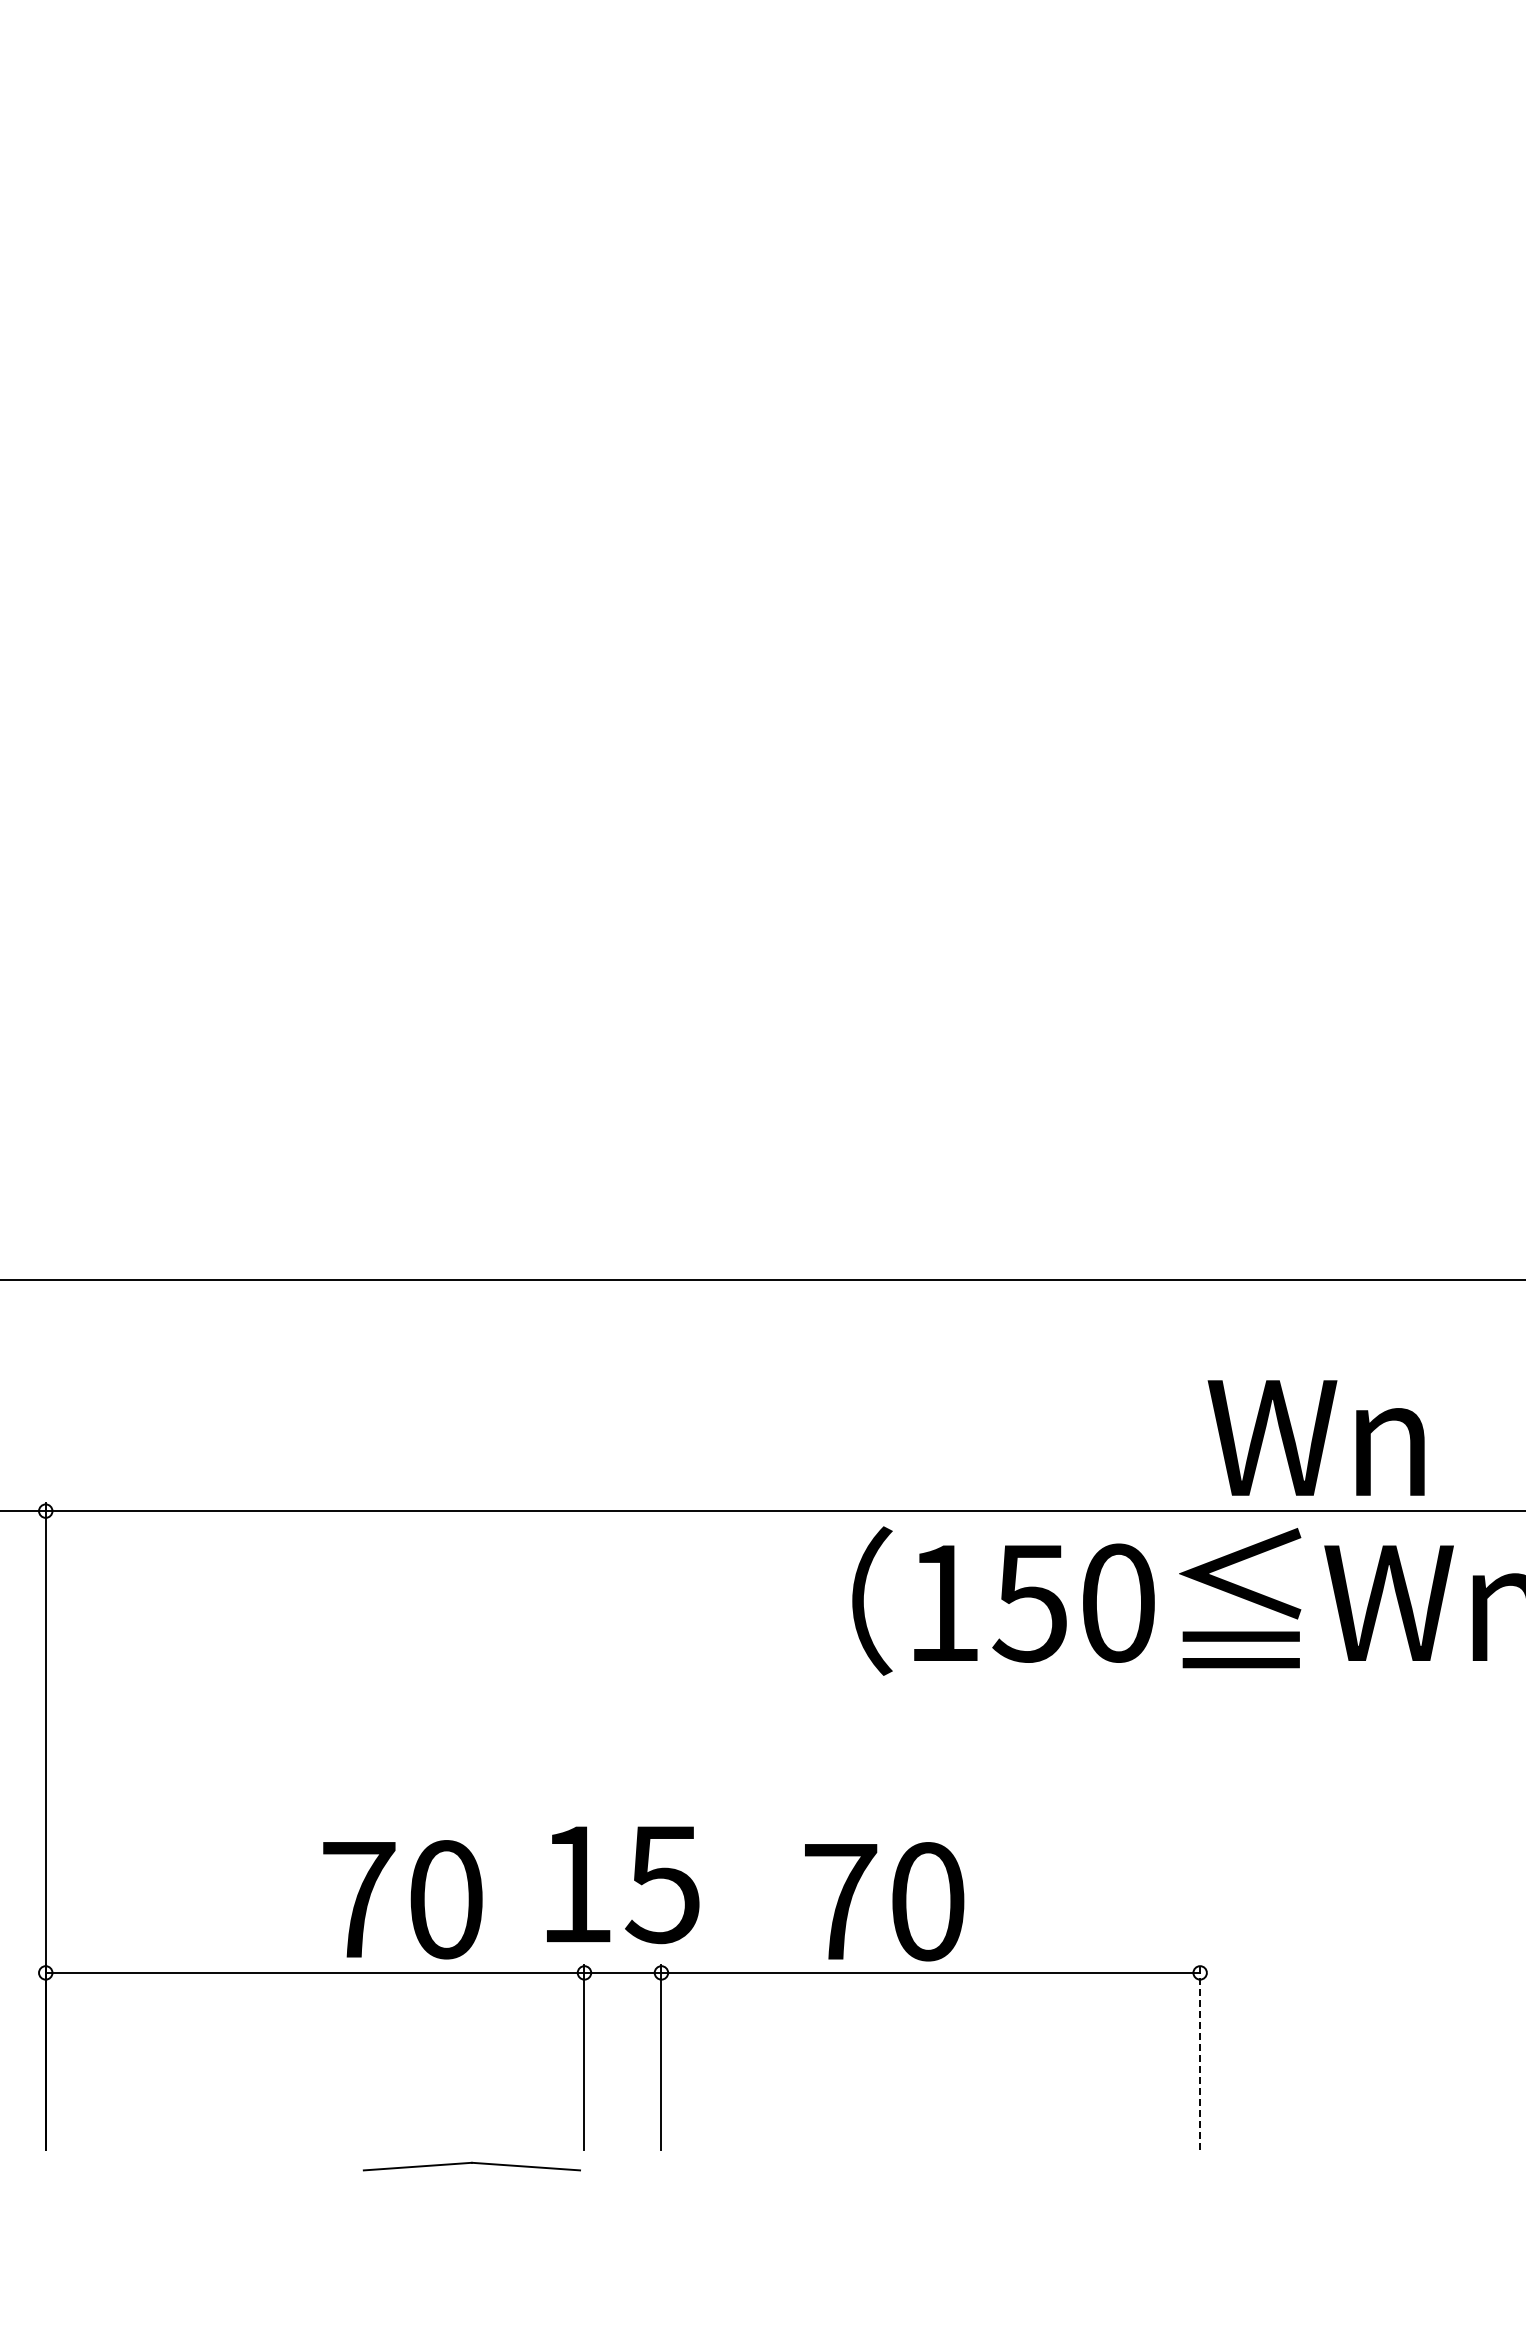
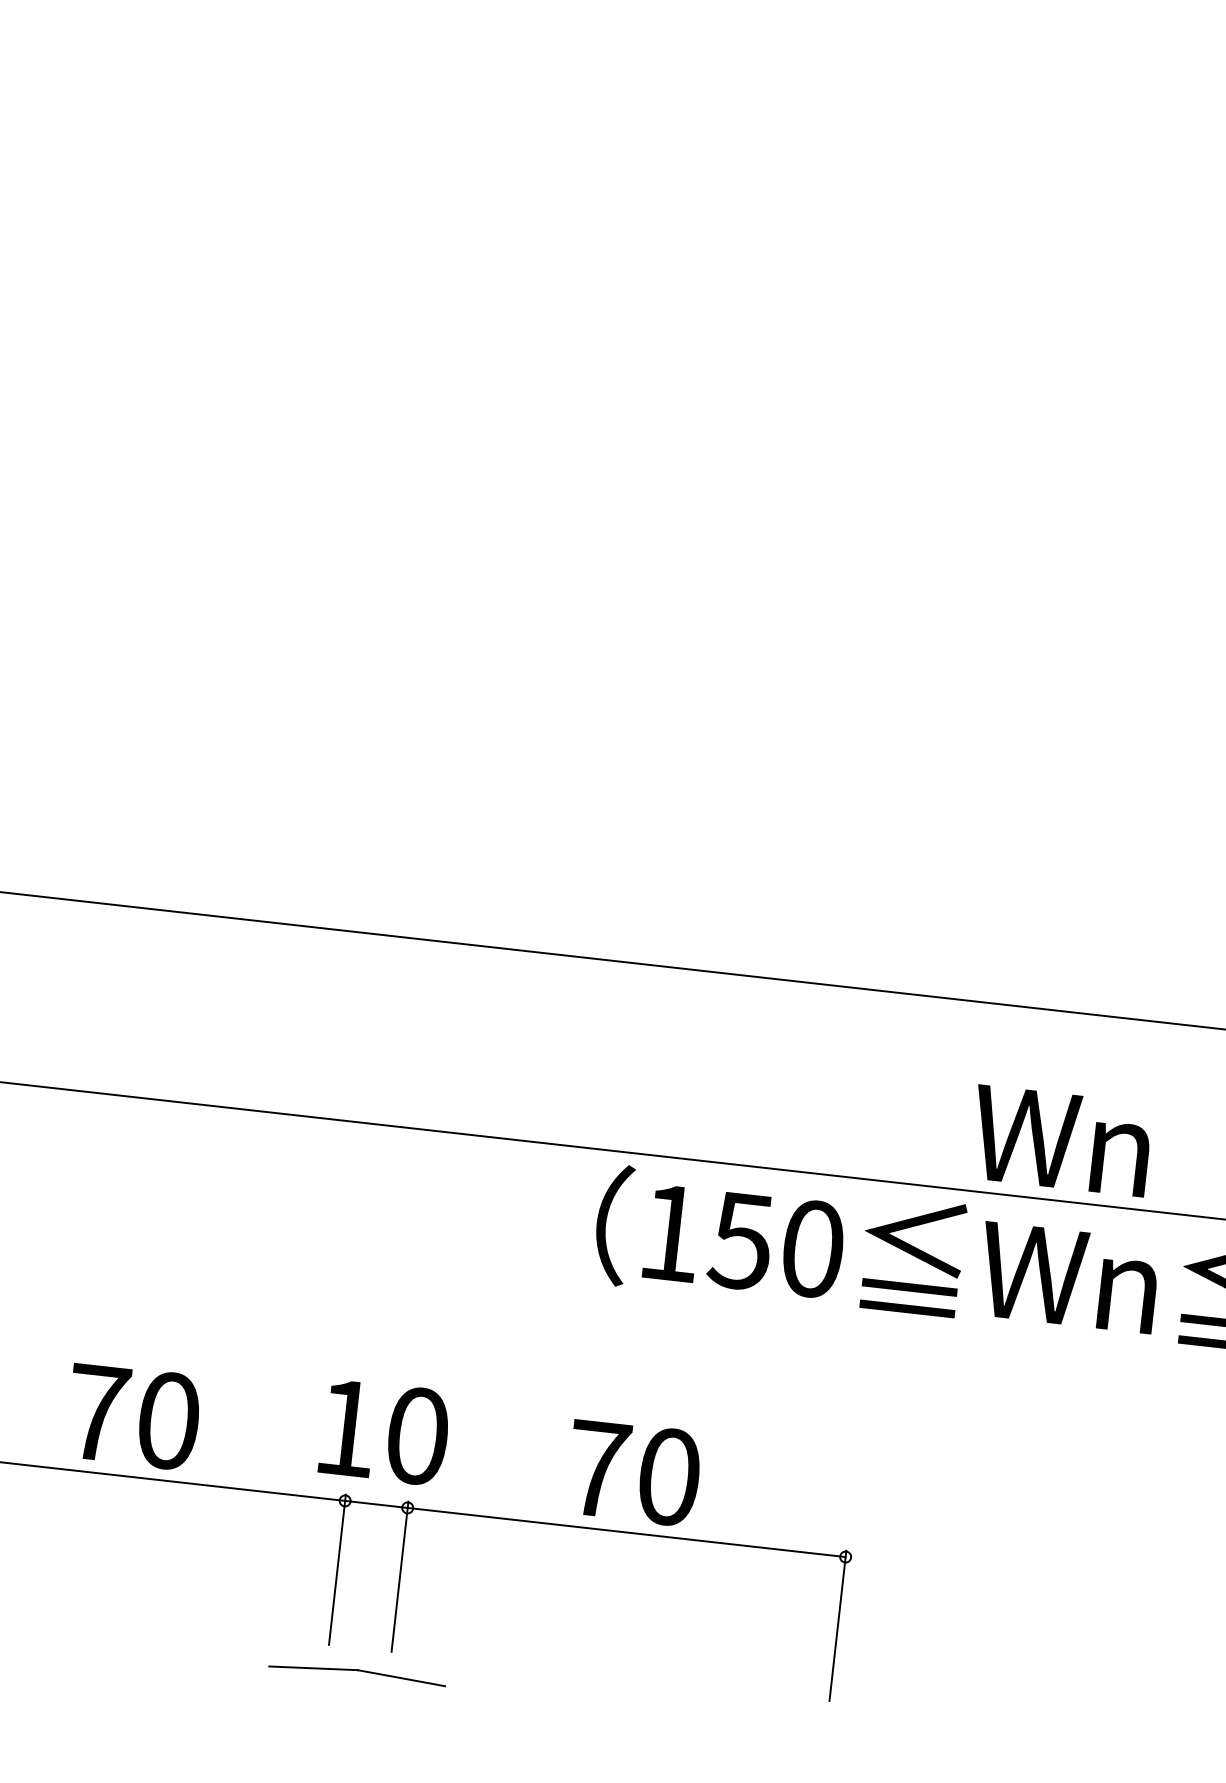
text: (1315, 1437) -> (1060, 1140), moved
text: (662, 1884) -> (416, 1436), 15 -> 10
text: (402, 1899) -> (133, 1416), moved
text: (884, 1901) -> (633, 1472), moved
line: (1200, 2057) -> (838, 1625), dashed -> solid
part: (471, 2166) -> (357, 1673), moved

